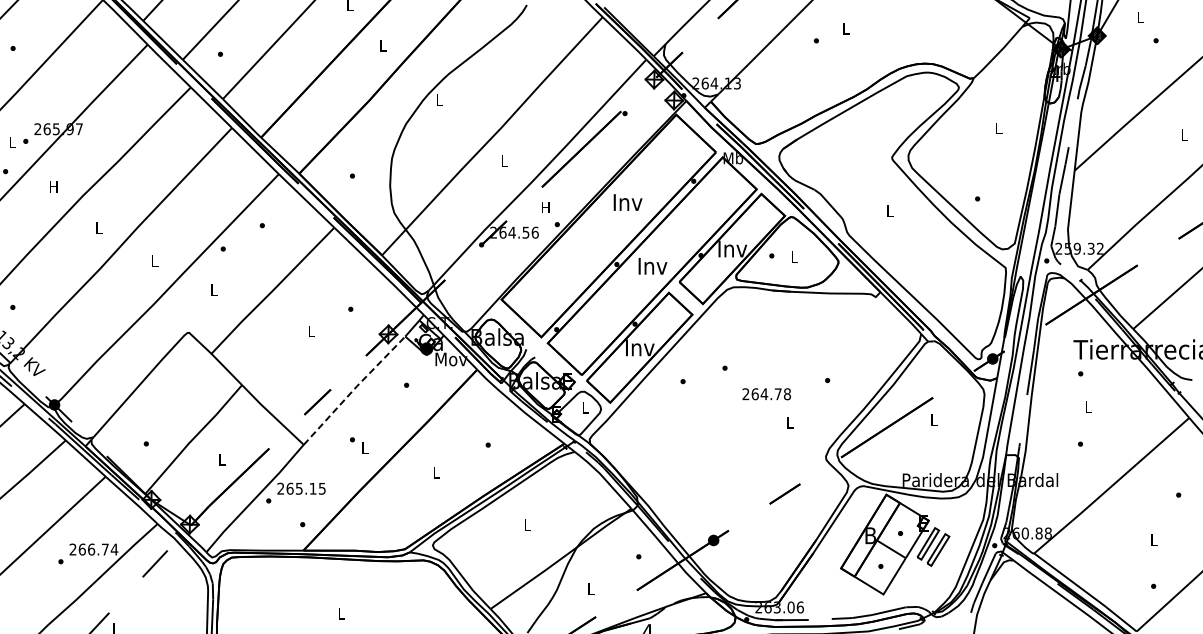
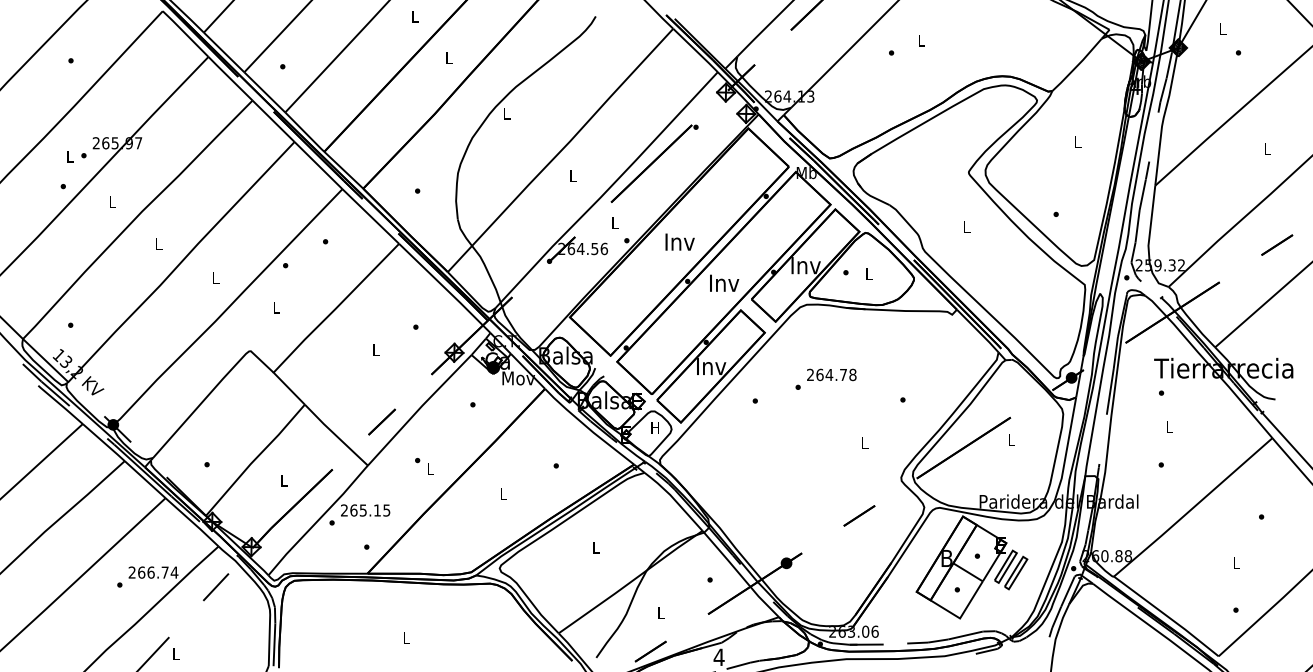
text: (52, 186) -> (111, 201), H -> L
text: (627, 201) -> (679, 241), moved
text: (545, 206) -> (614, 222), H -> L
line: (354, 388) -> (419, 408), dashed -> solid
text: (766, 393) -> (831, 374), moved
text: (584, 407) -> (654, 427), L -> H

